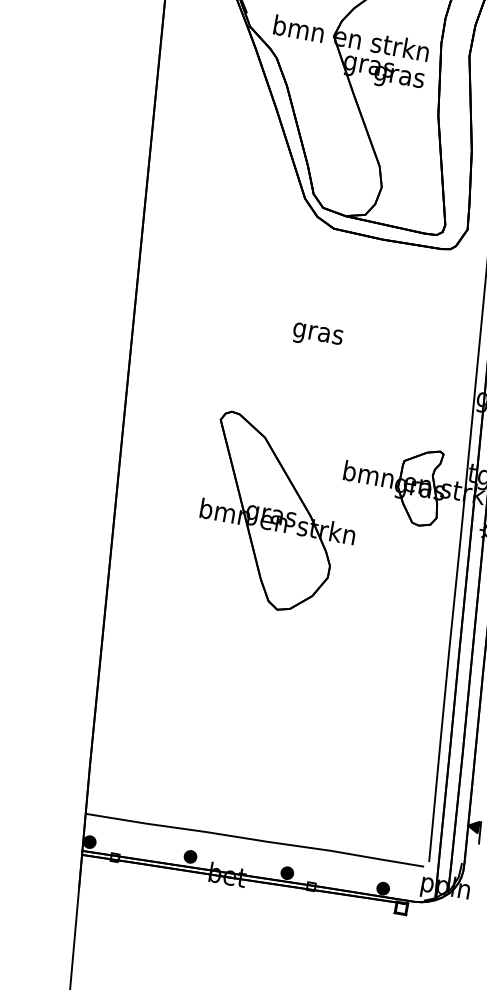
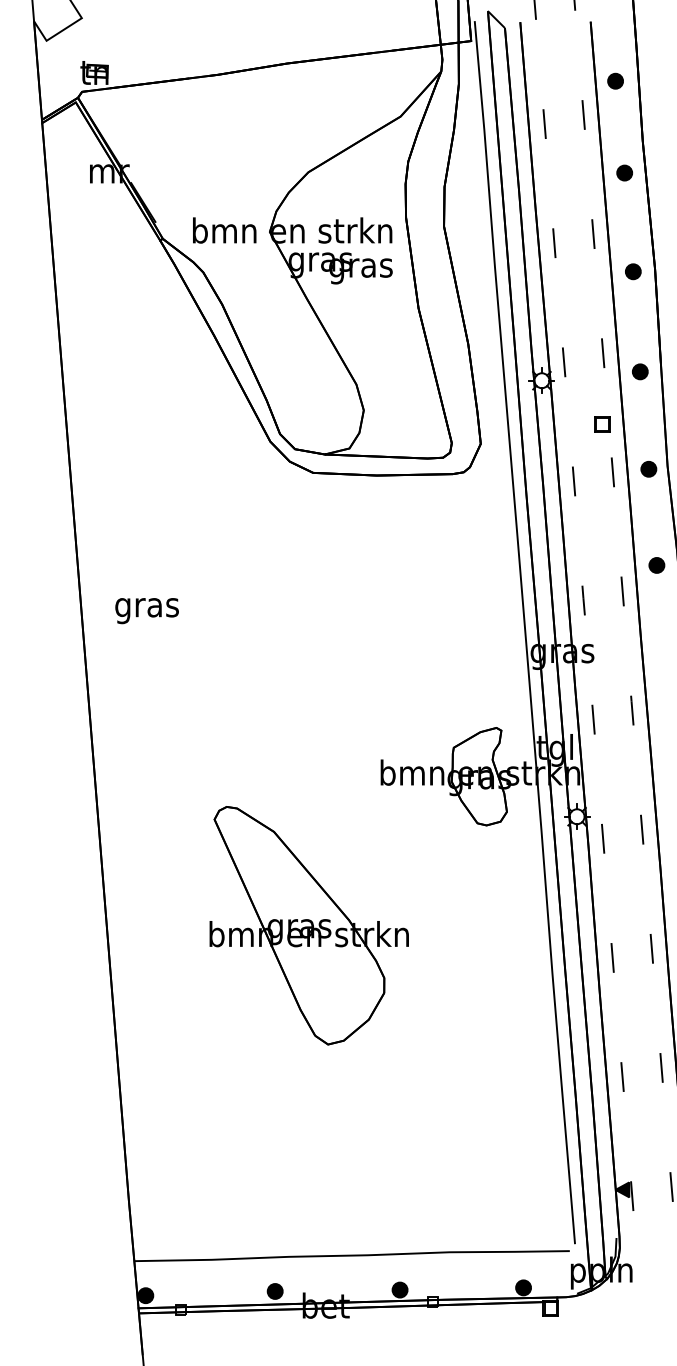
text: (317, 336) -> (146, 611), moved
part: (278, 514) -> (308, 925), moved

